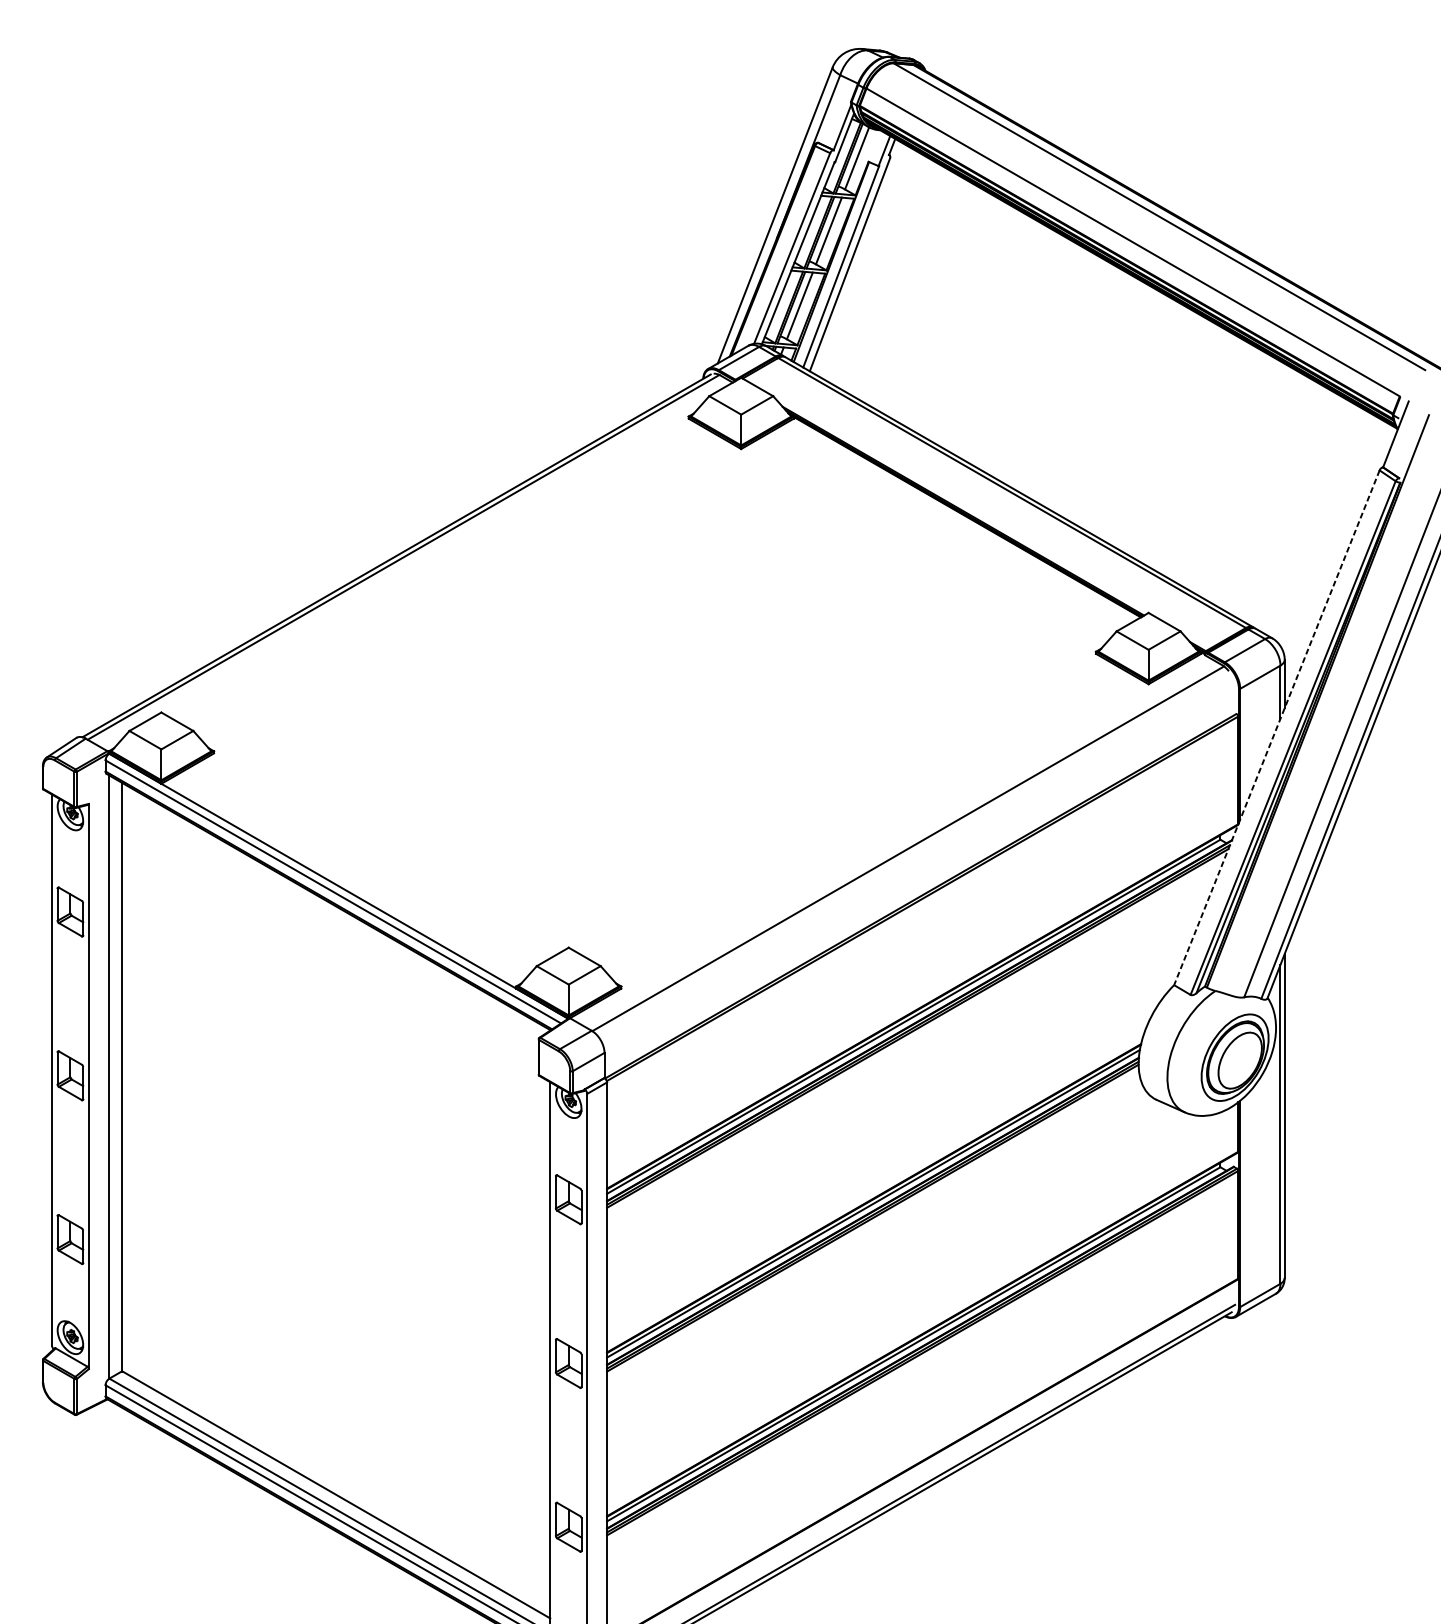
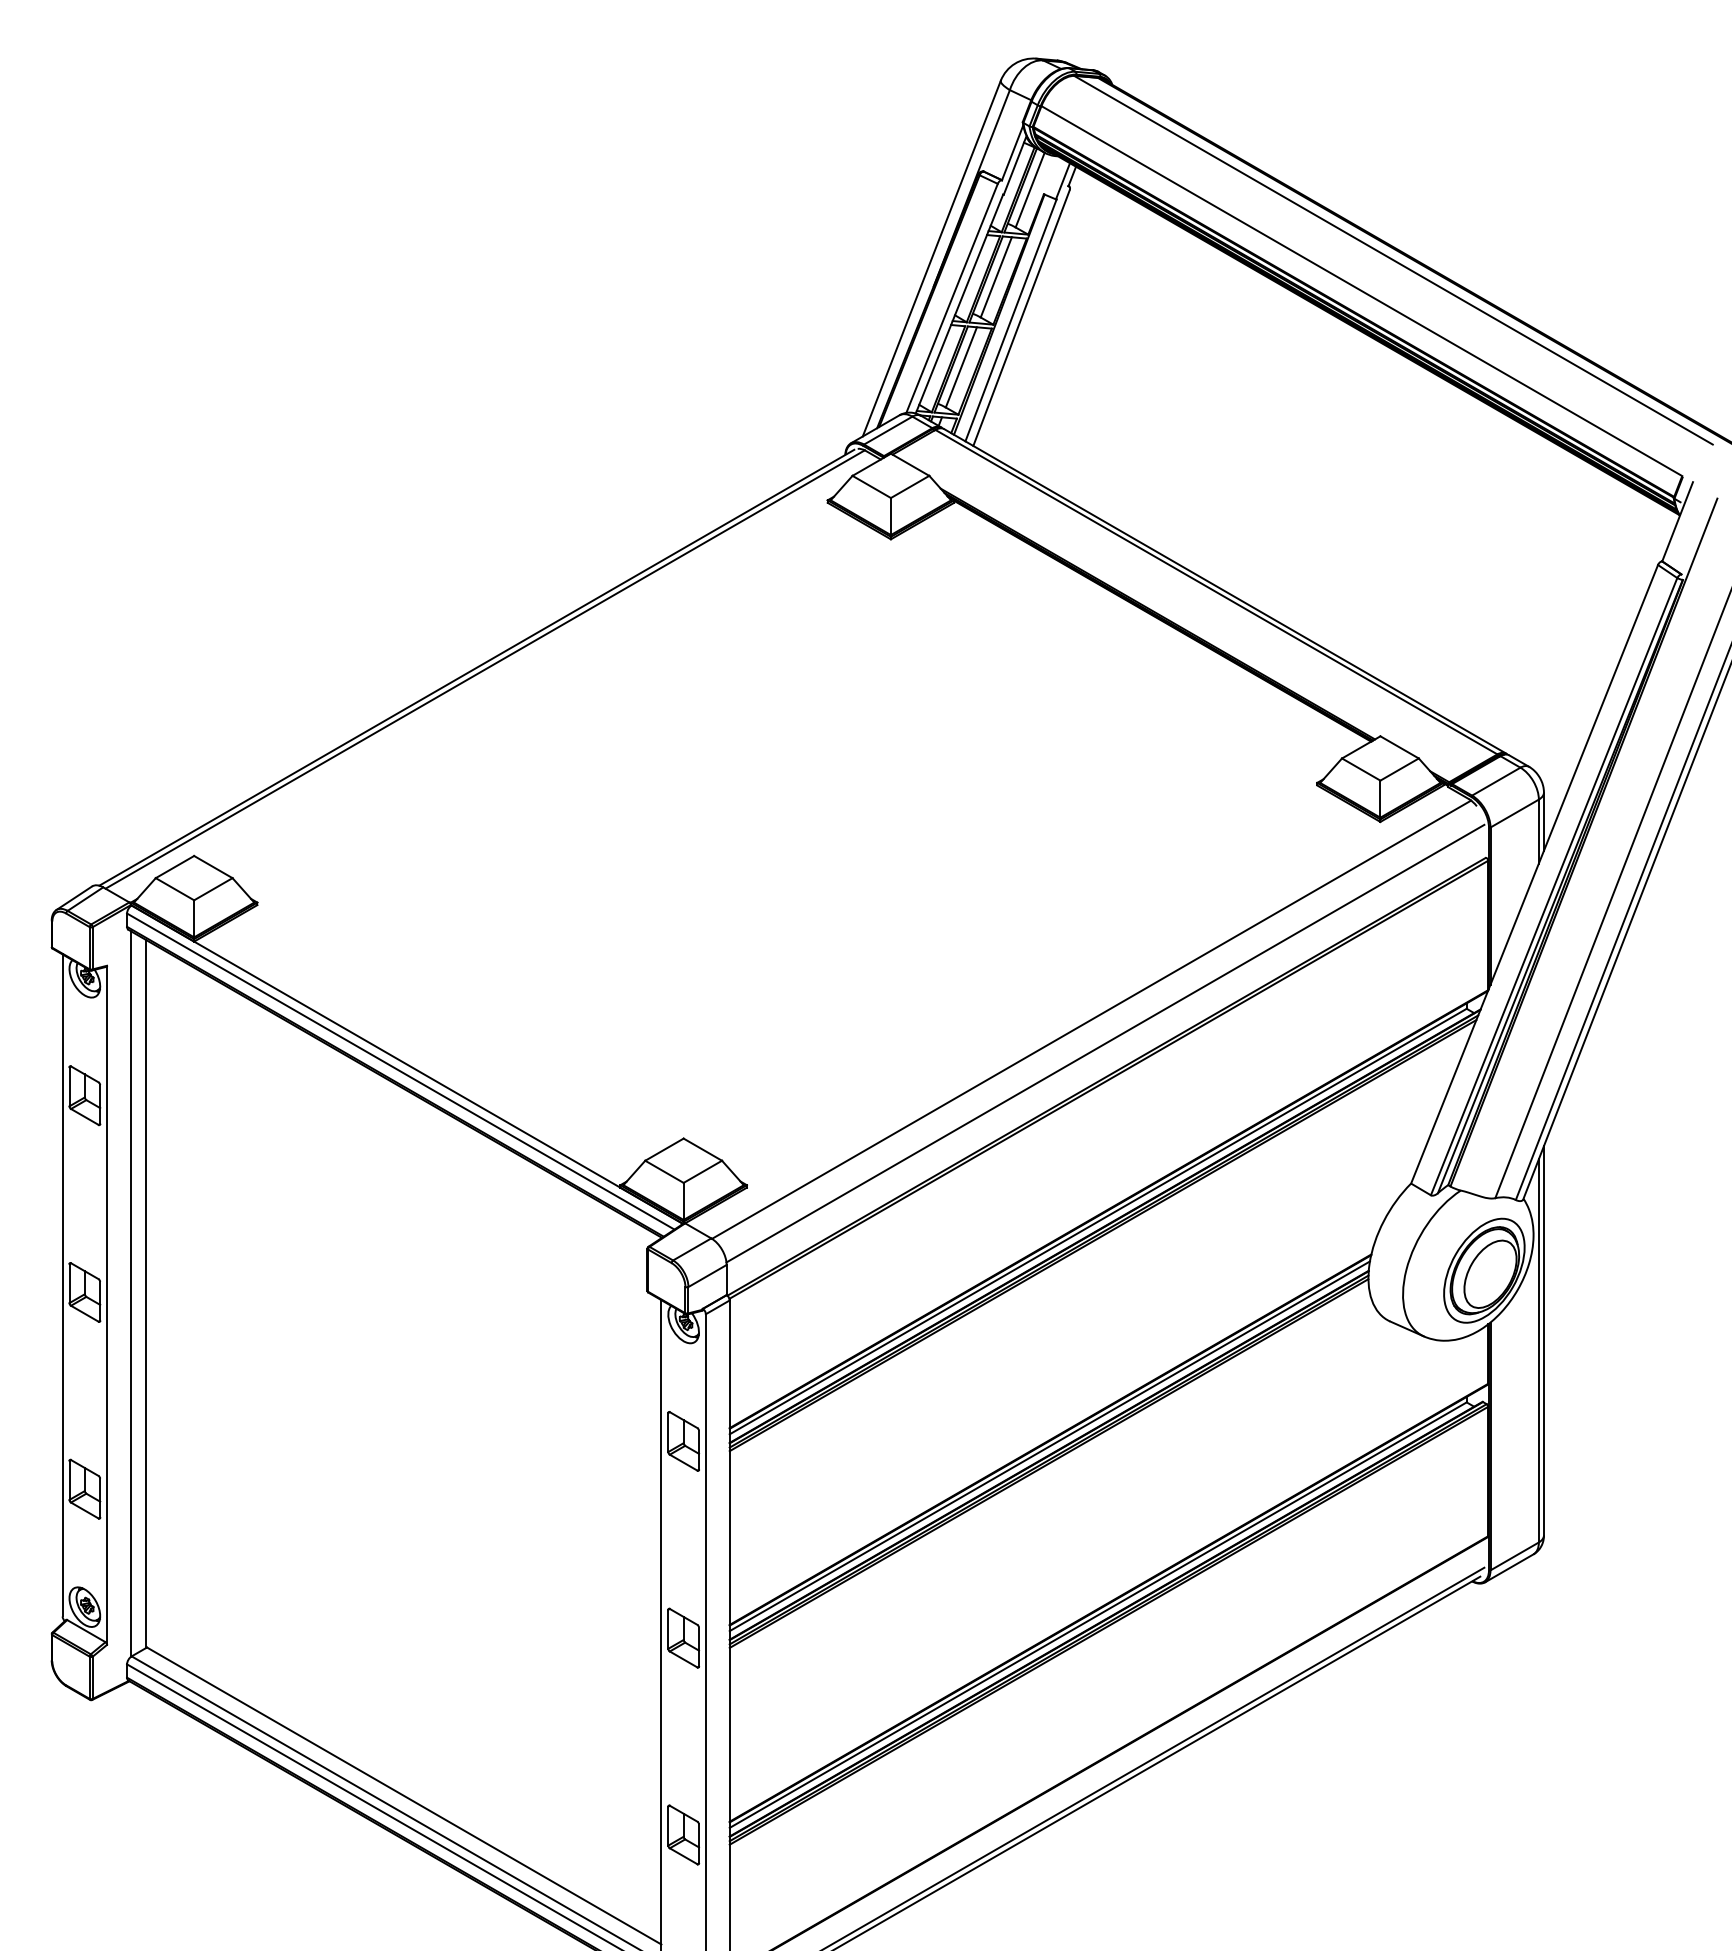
line: (1276, 727) -> (1534, 874), dashed -> solid
line: (919, 868) -> (1105, 1043), added

